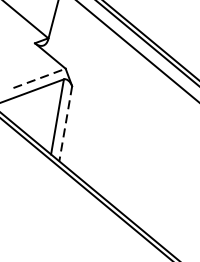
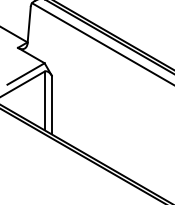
line: (40, 77) -> (26, 73), dashed -> solid
line: (65, 124) -> (51, 105), dashed -> solid

